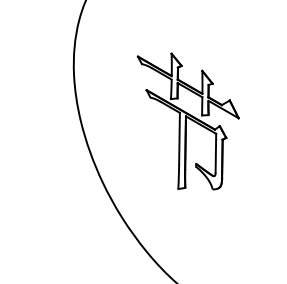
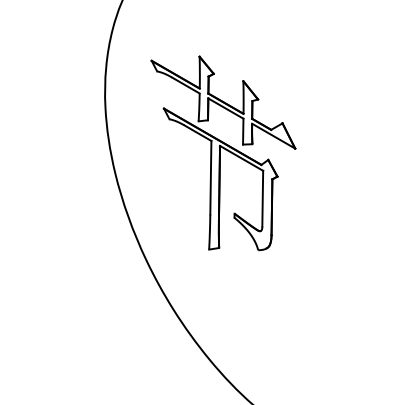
part: (188, 121) -> (223, 153), moved

